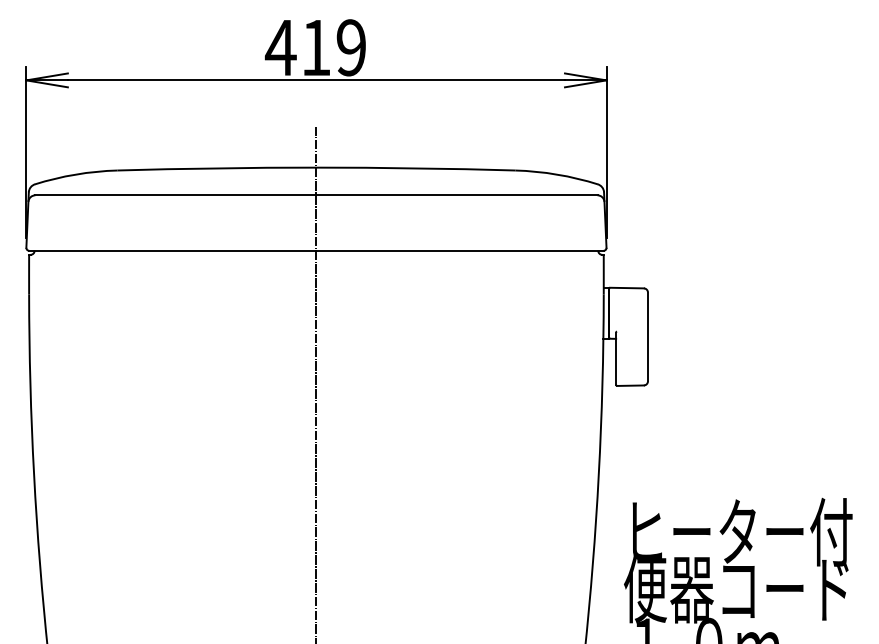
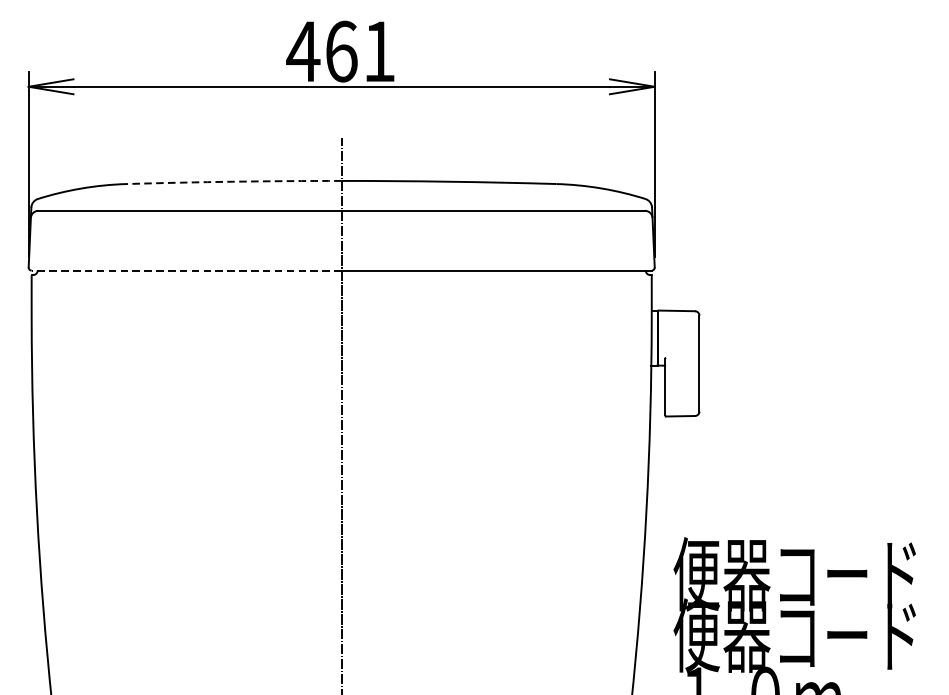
text: (333, 47) -> (360, 51), 419 -> 461
arc: (216, 168) -> (233, 181), solid -> dashed
line: (172, 250) -> (186, 270), solid -> dashed
text: (738, 531) -> (797, 573), ヒーター付 -> 便器コード

